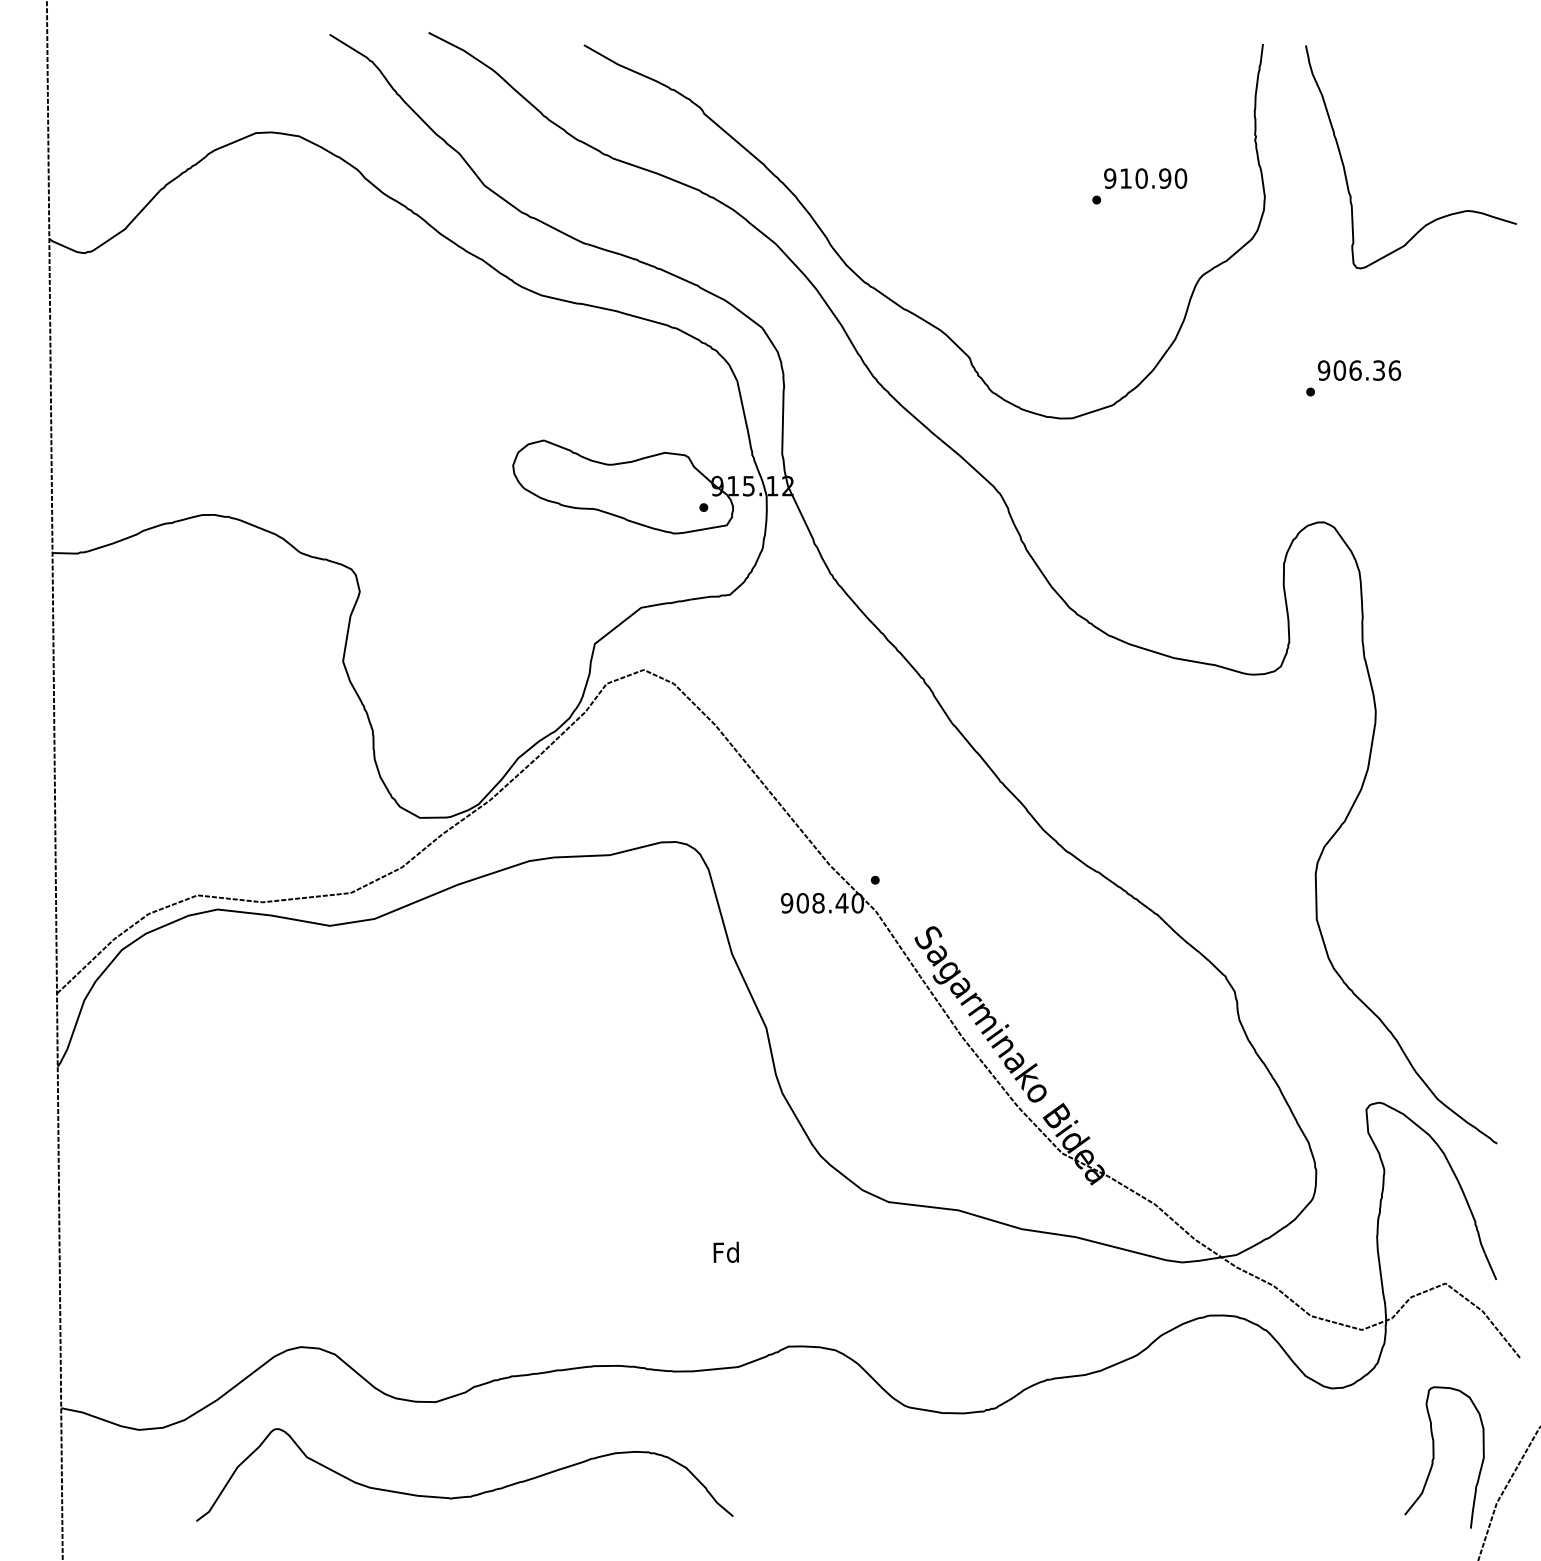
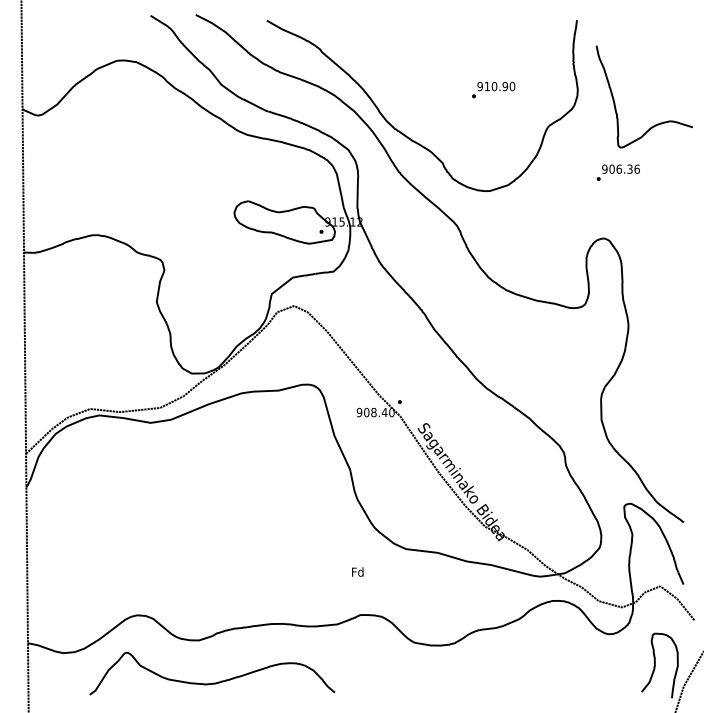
part: (1347, 169) -> (615, 102), moved
text: (1139, 185) -> (493, 89), moved
text: (725, 1251) -> (357, 571), moved

